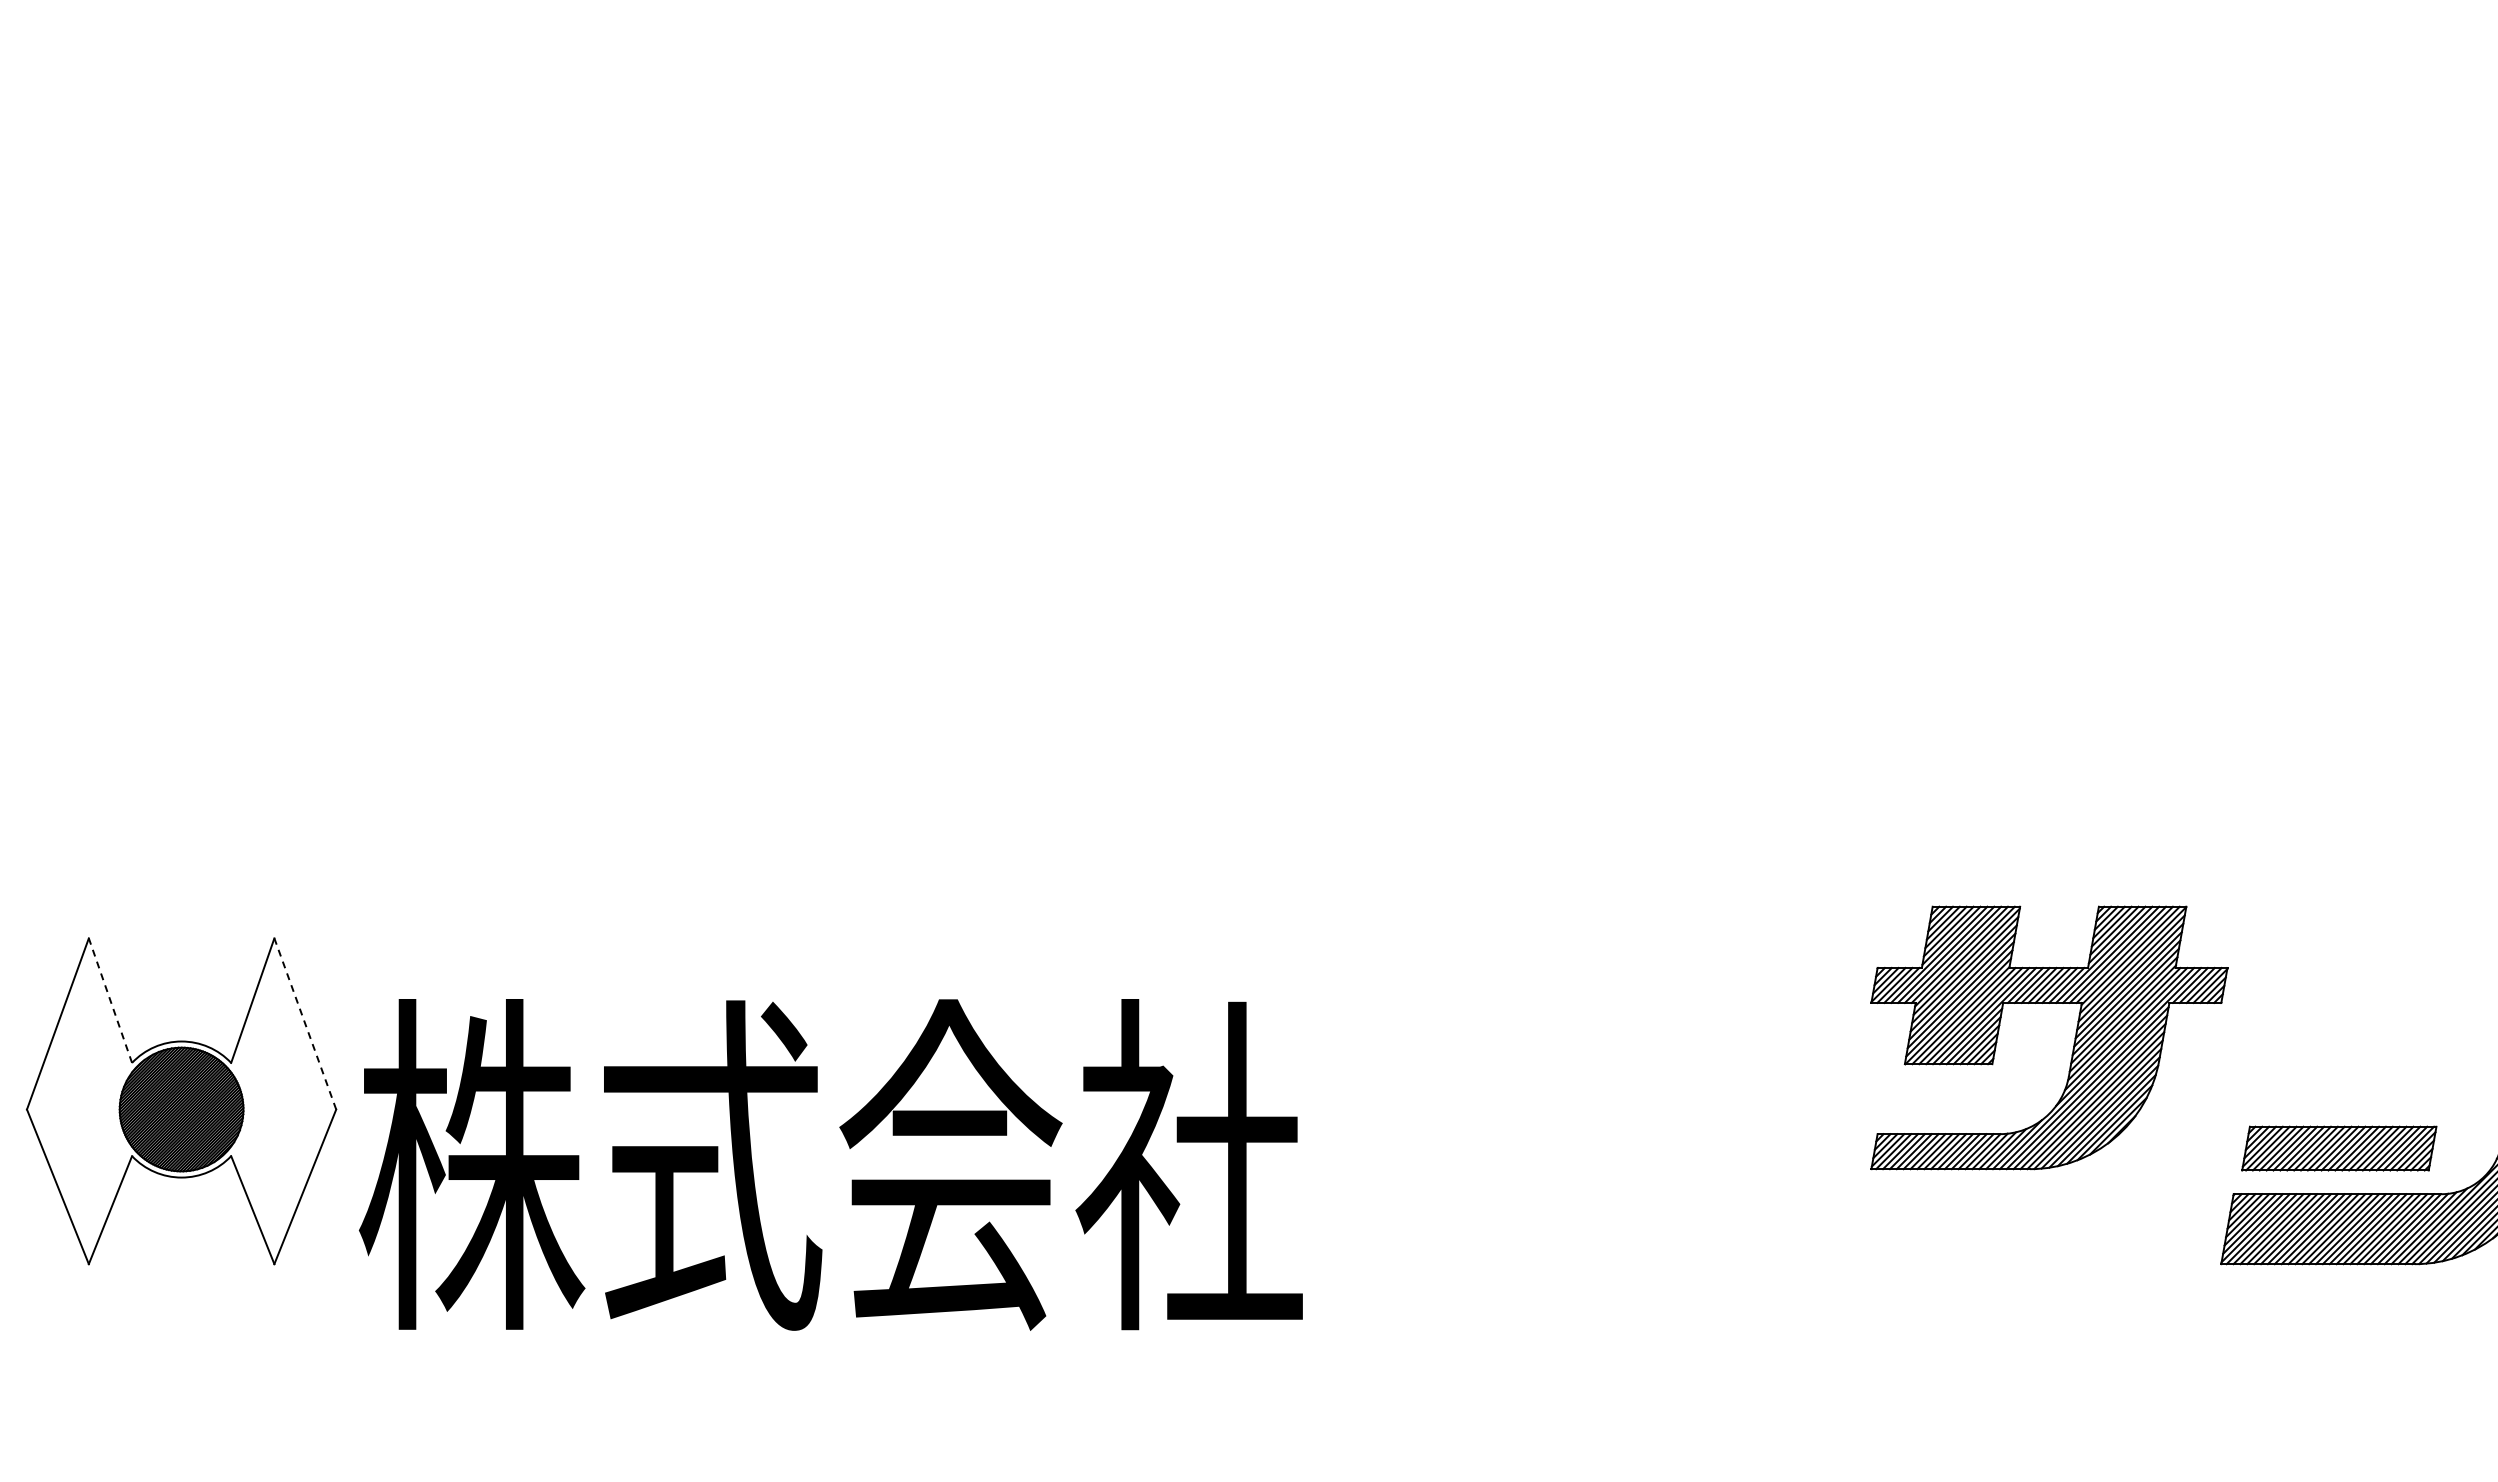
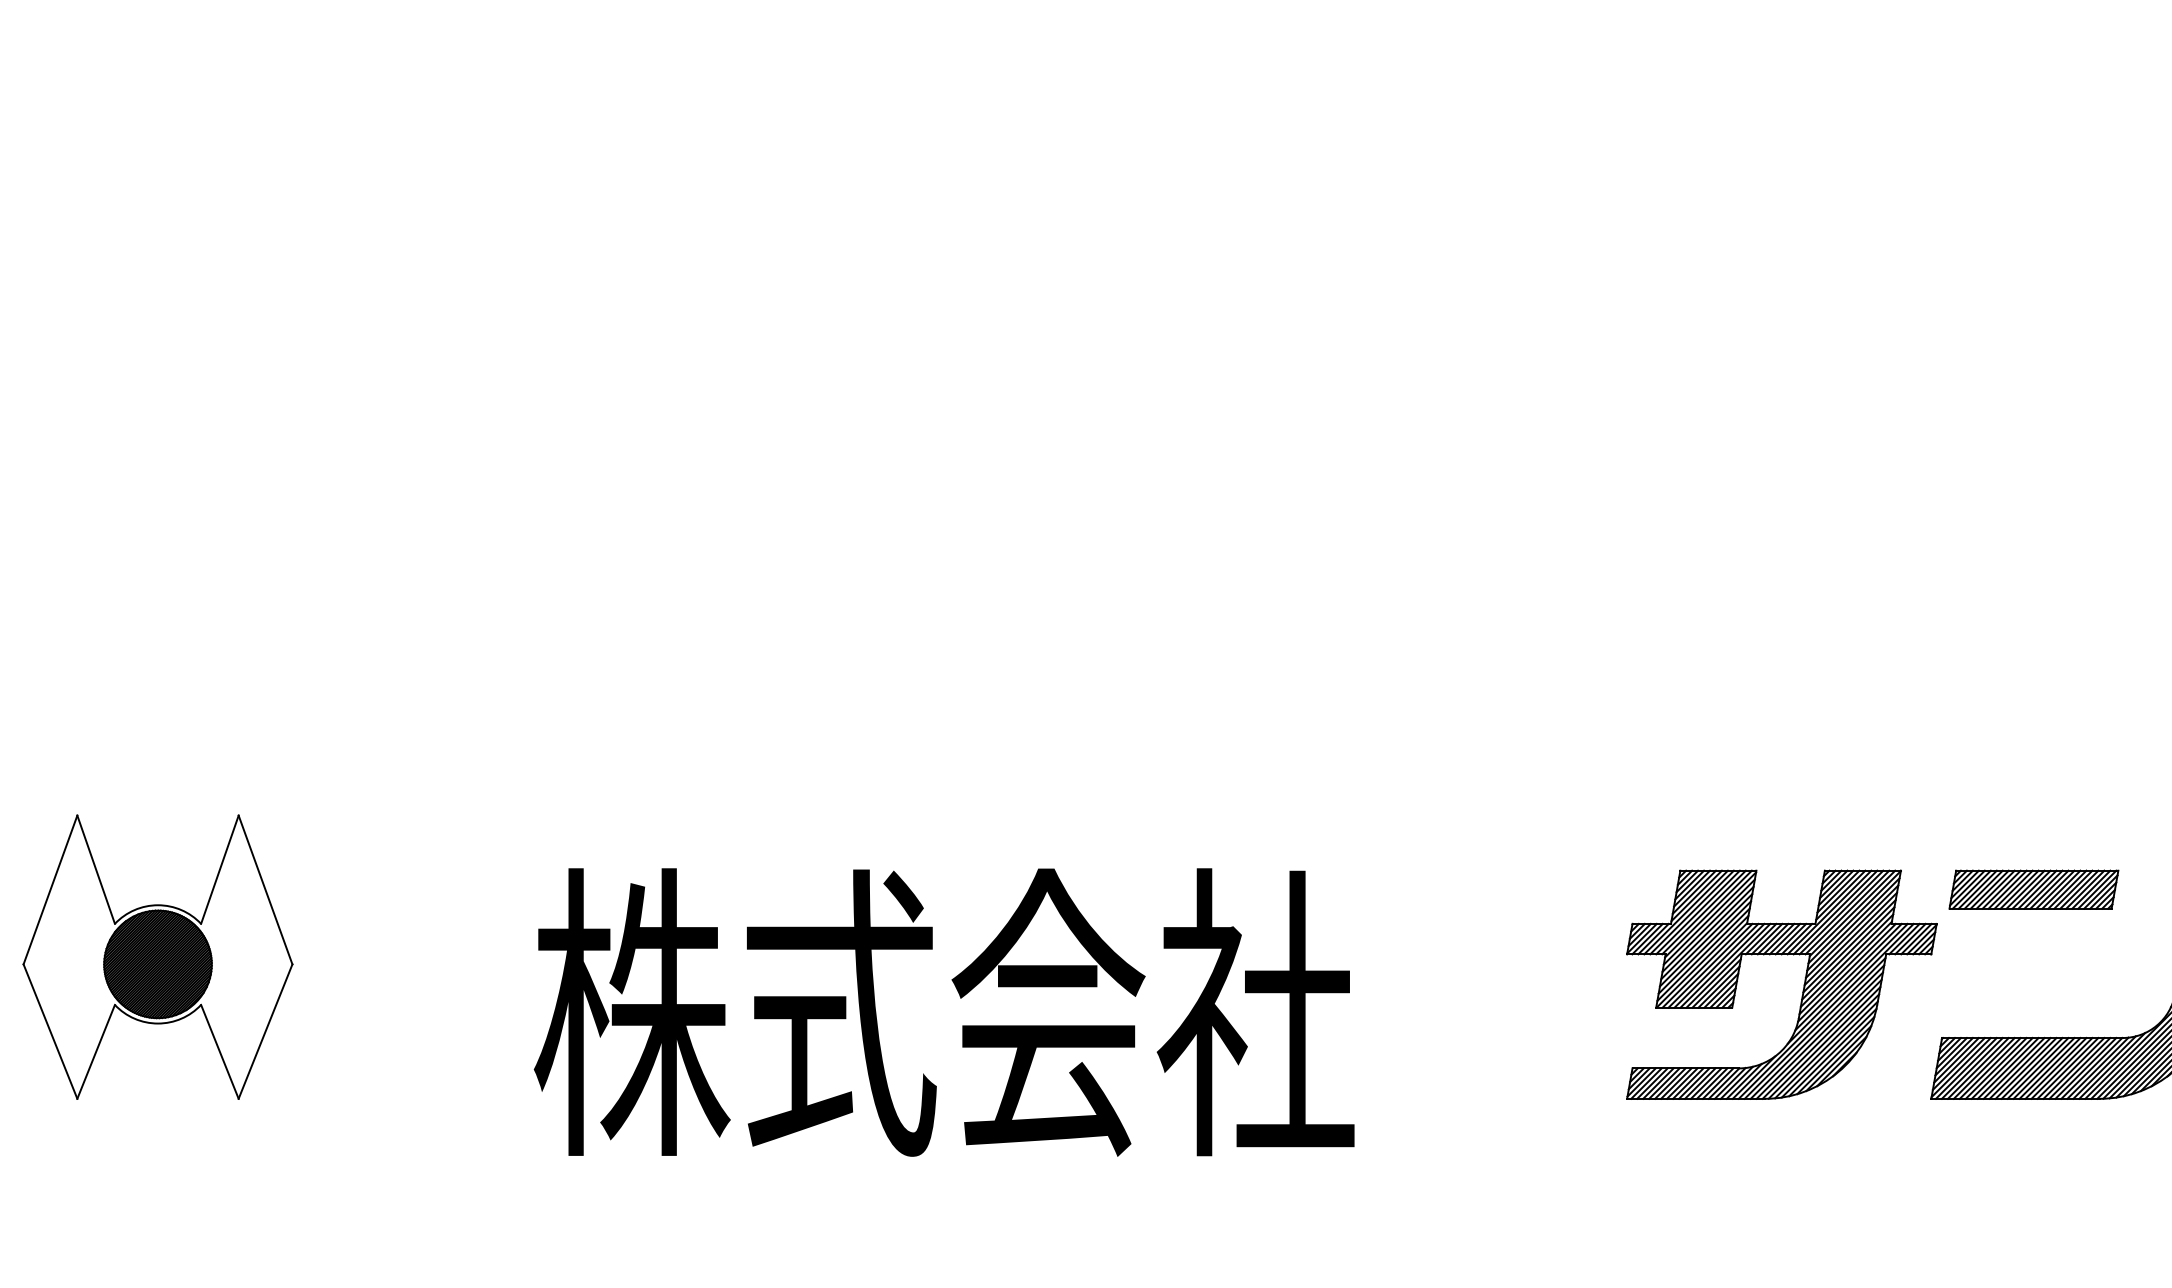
line: (110, 1000) -> (96, 869), dashed -> solid
line: (305, 1023) -> (265, 889), dashed -> solid
part: (2073, 1043) -> (1802, 989), moved
part: (2339, 1148) -> (2034, 889), moved
text: (830, 1164) -> (943, 1012), moved

